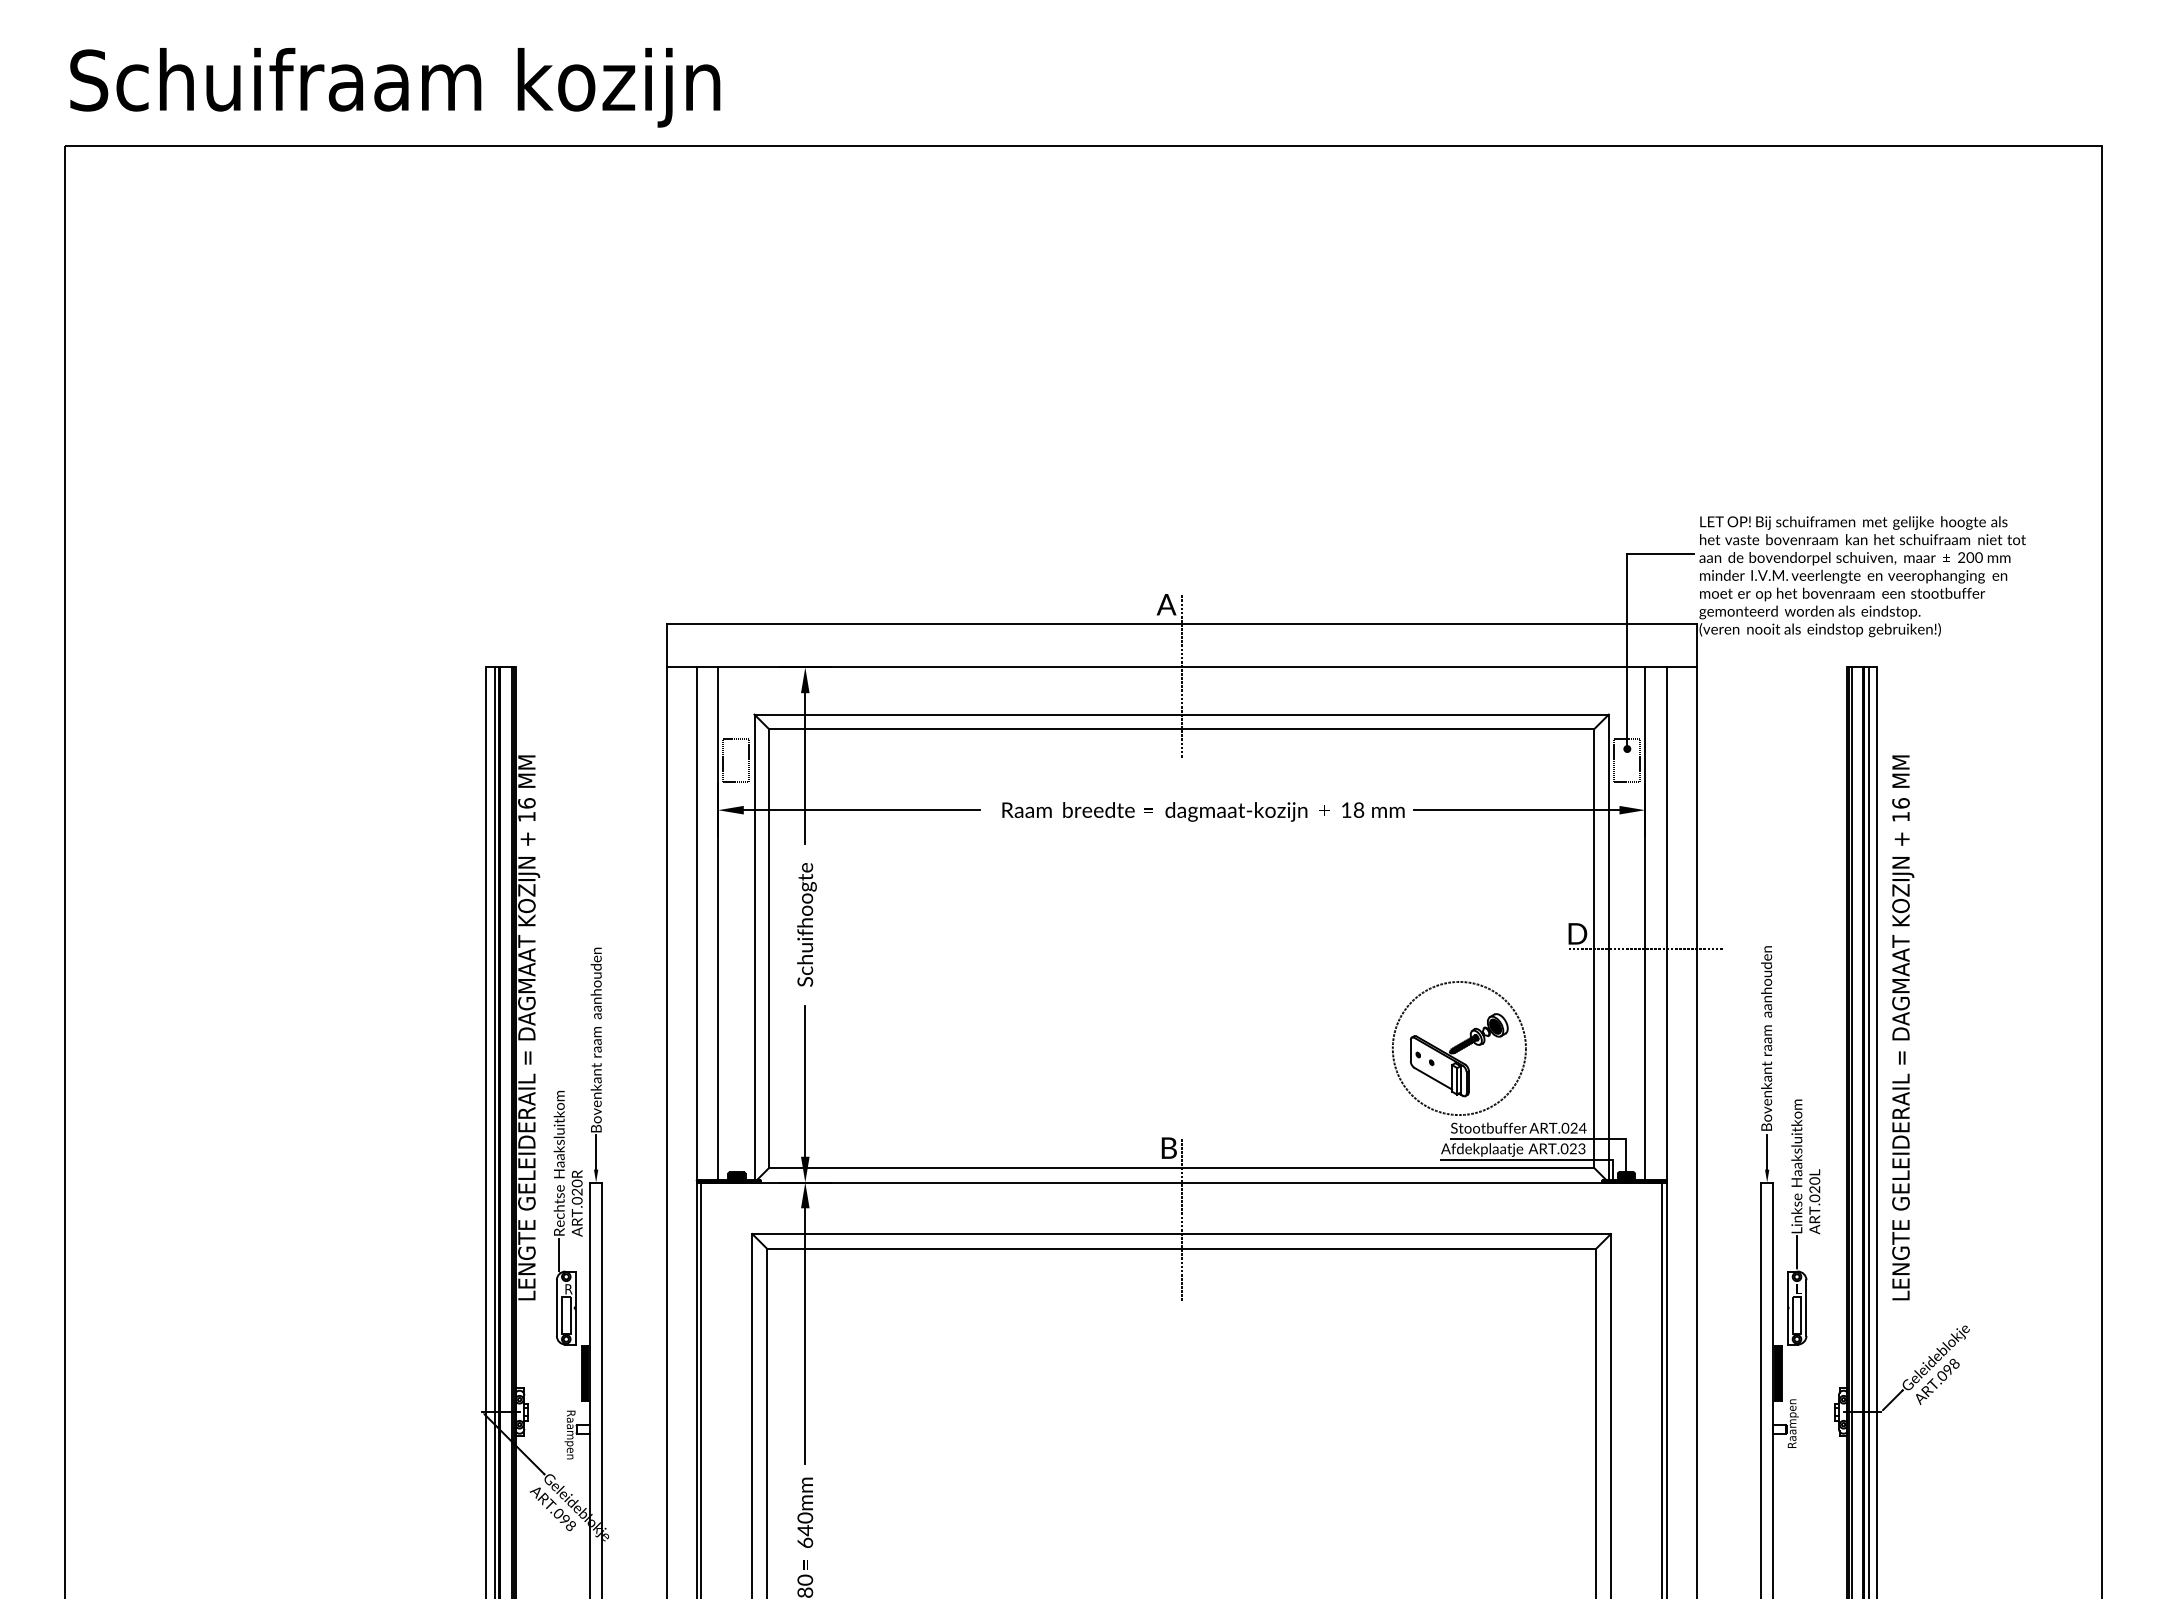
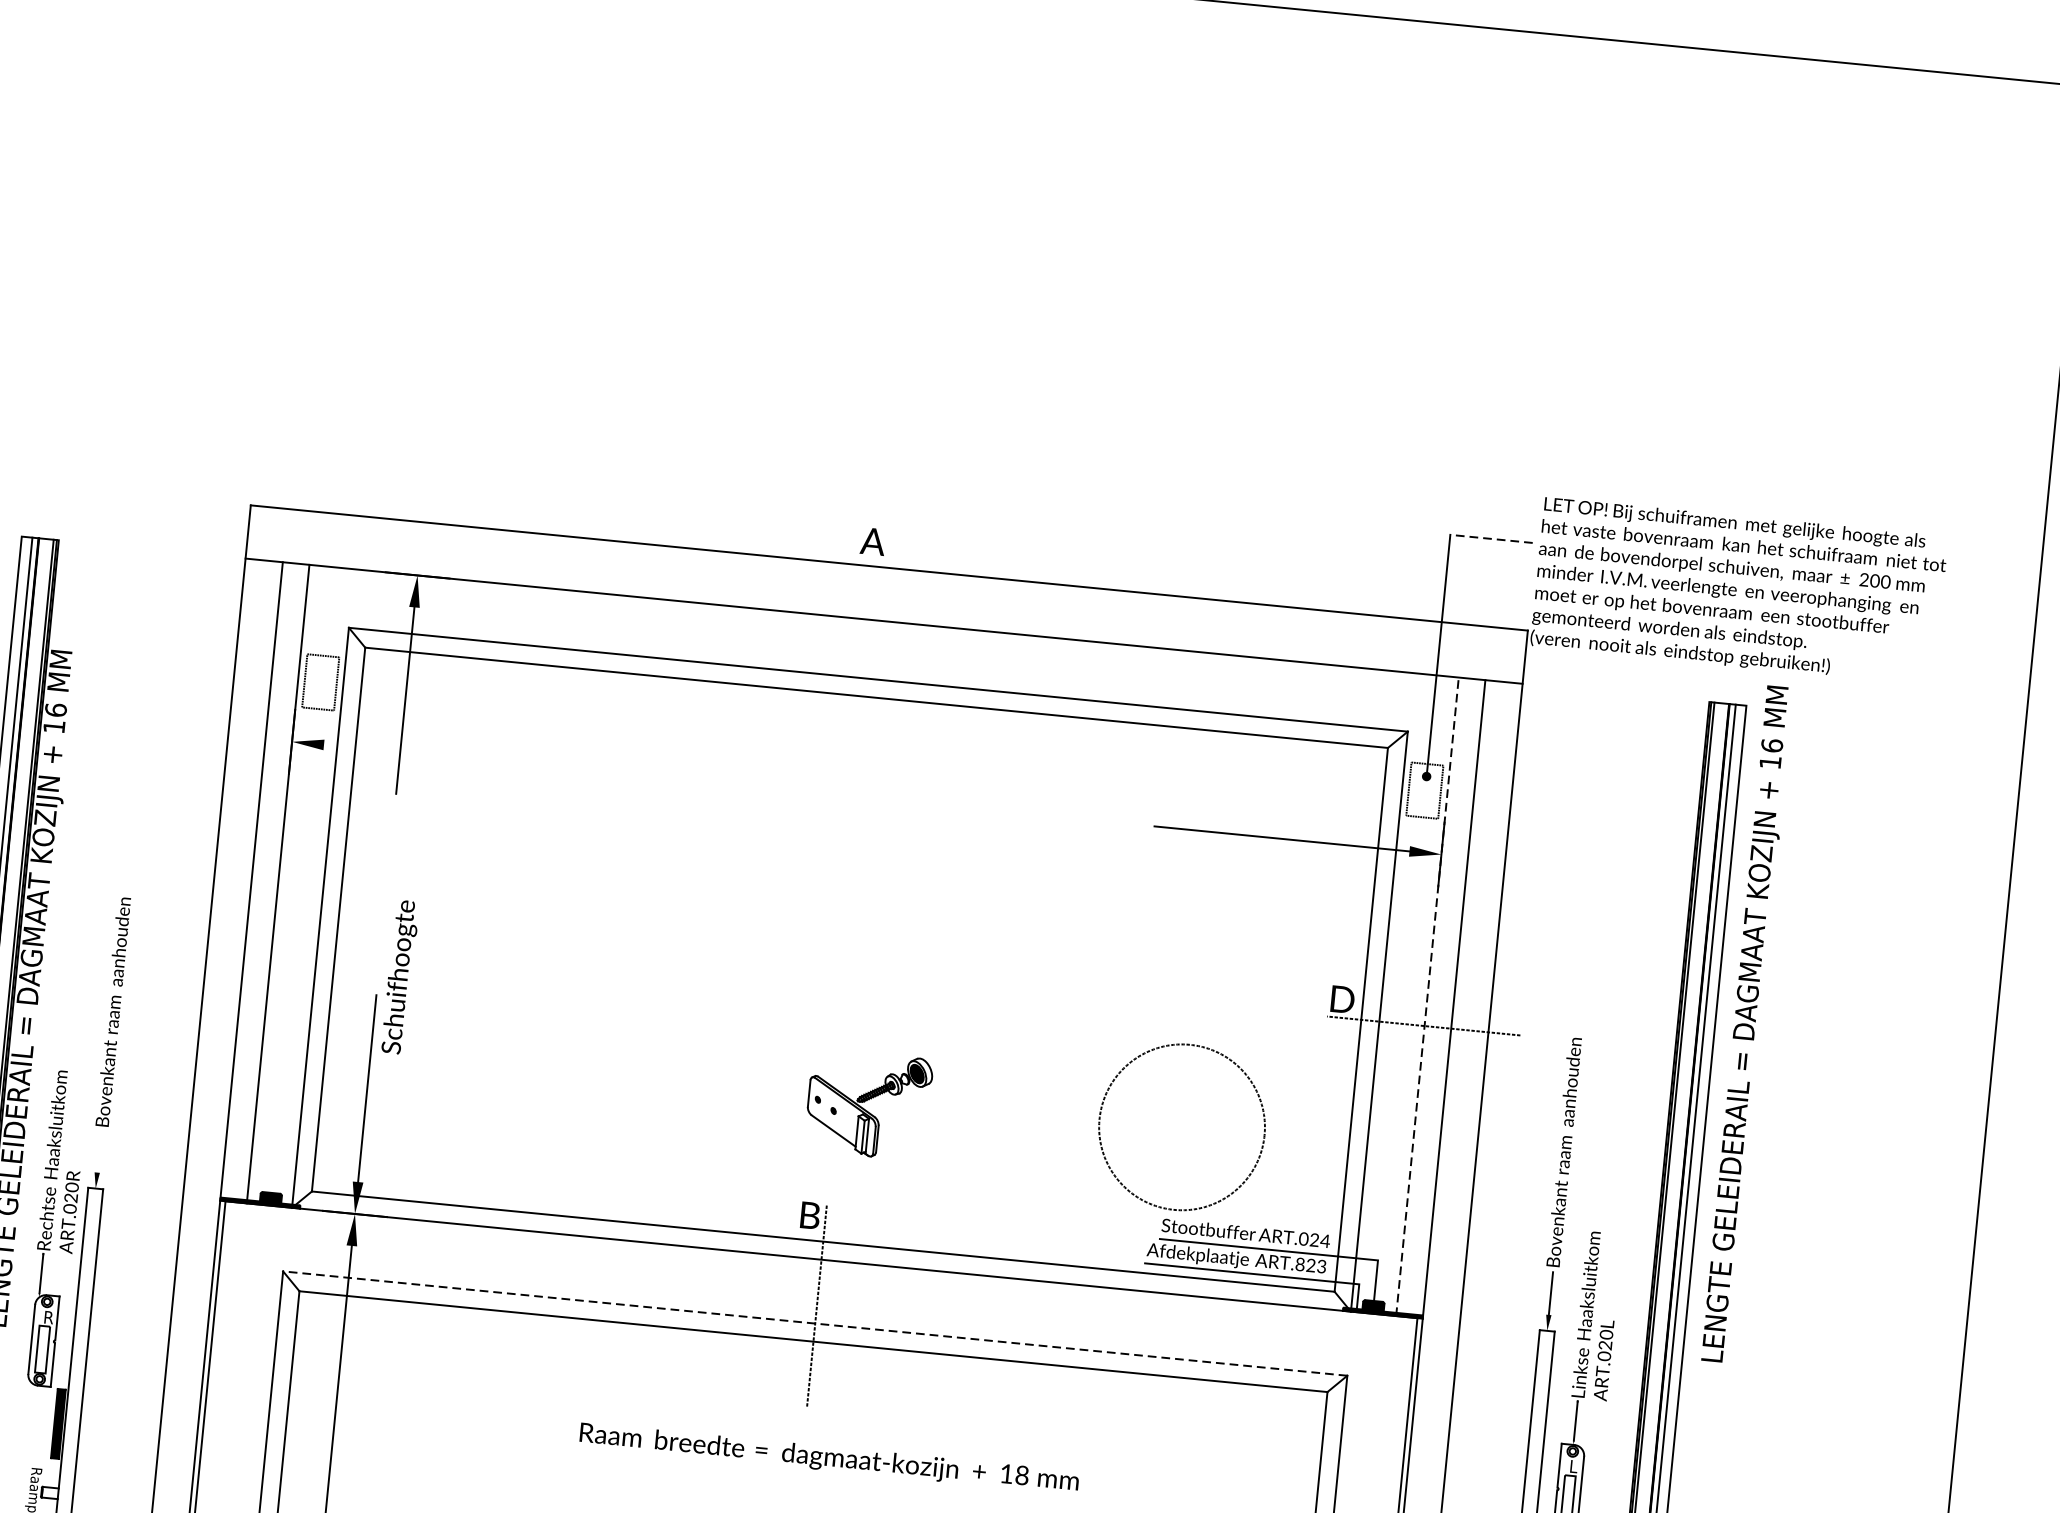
line: (1660, 554) -> (1491, 539), solid -> dashed
line: (1181, 675) -> (882, 631), removed
line: (861, 810) -> (469, 759), removed
text: (1203, 811) -> (829, 1458), moved
text: (806, 924) -> (399, 976), moved
line: (1645, 924) -> (1427, 996), solid -> dashed
text: (1903, 1027) -> (1747, 1023), moved
part: (1459, 1055) -> (868, 1105), moved
text: (1564, 1148) -> (1300, 1264), ART.023 -> ART.823
line: (596, 1152) -> (99, 1151), removed
line: (1181, 1234) -> (814, 1324), solid -> dashed

